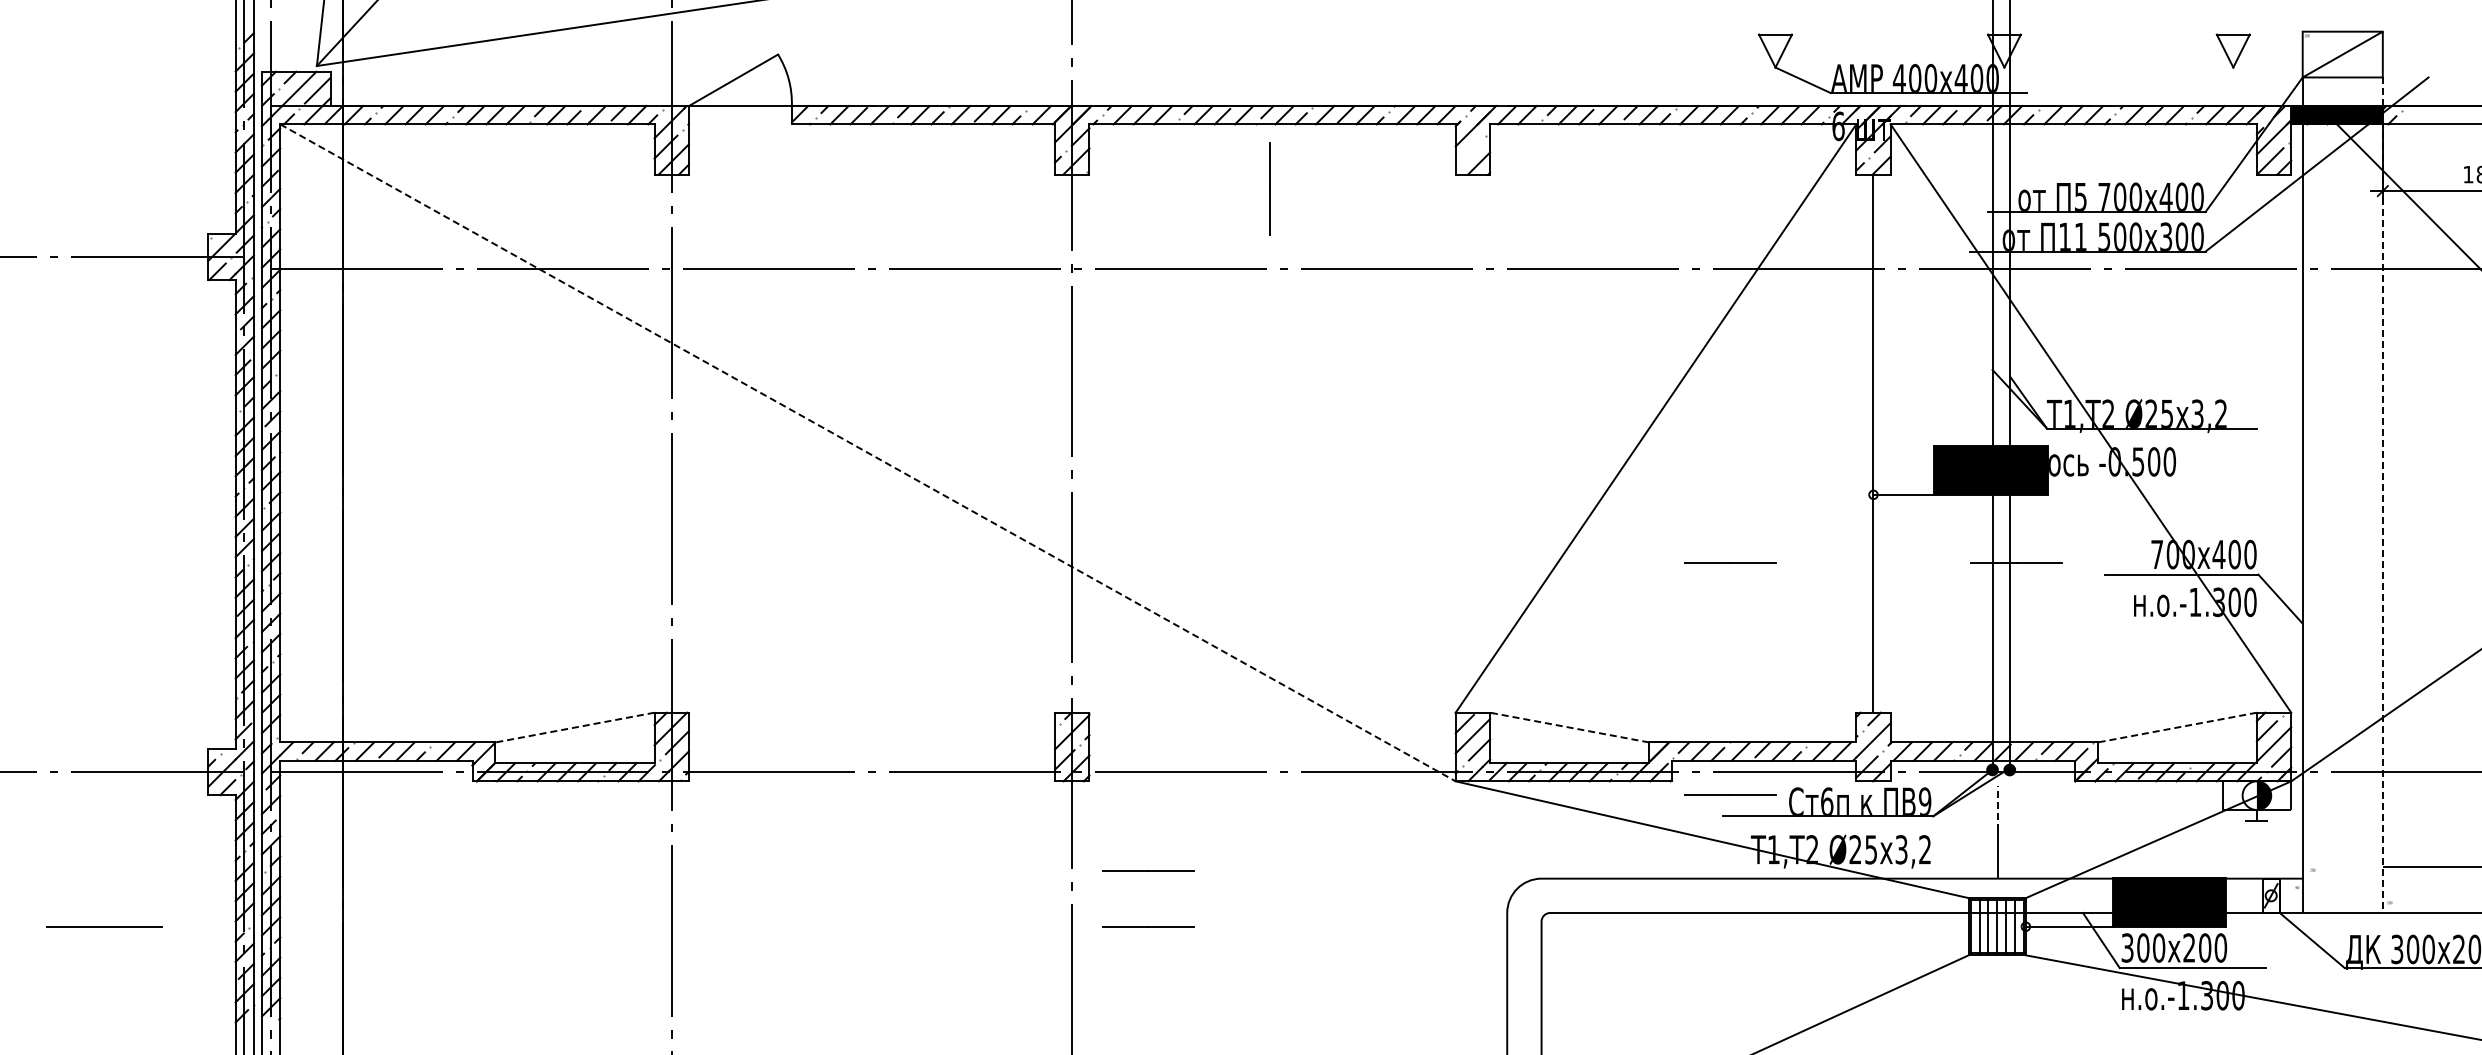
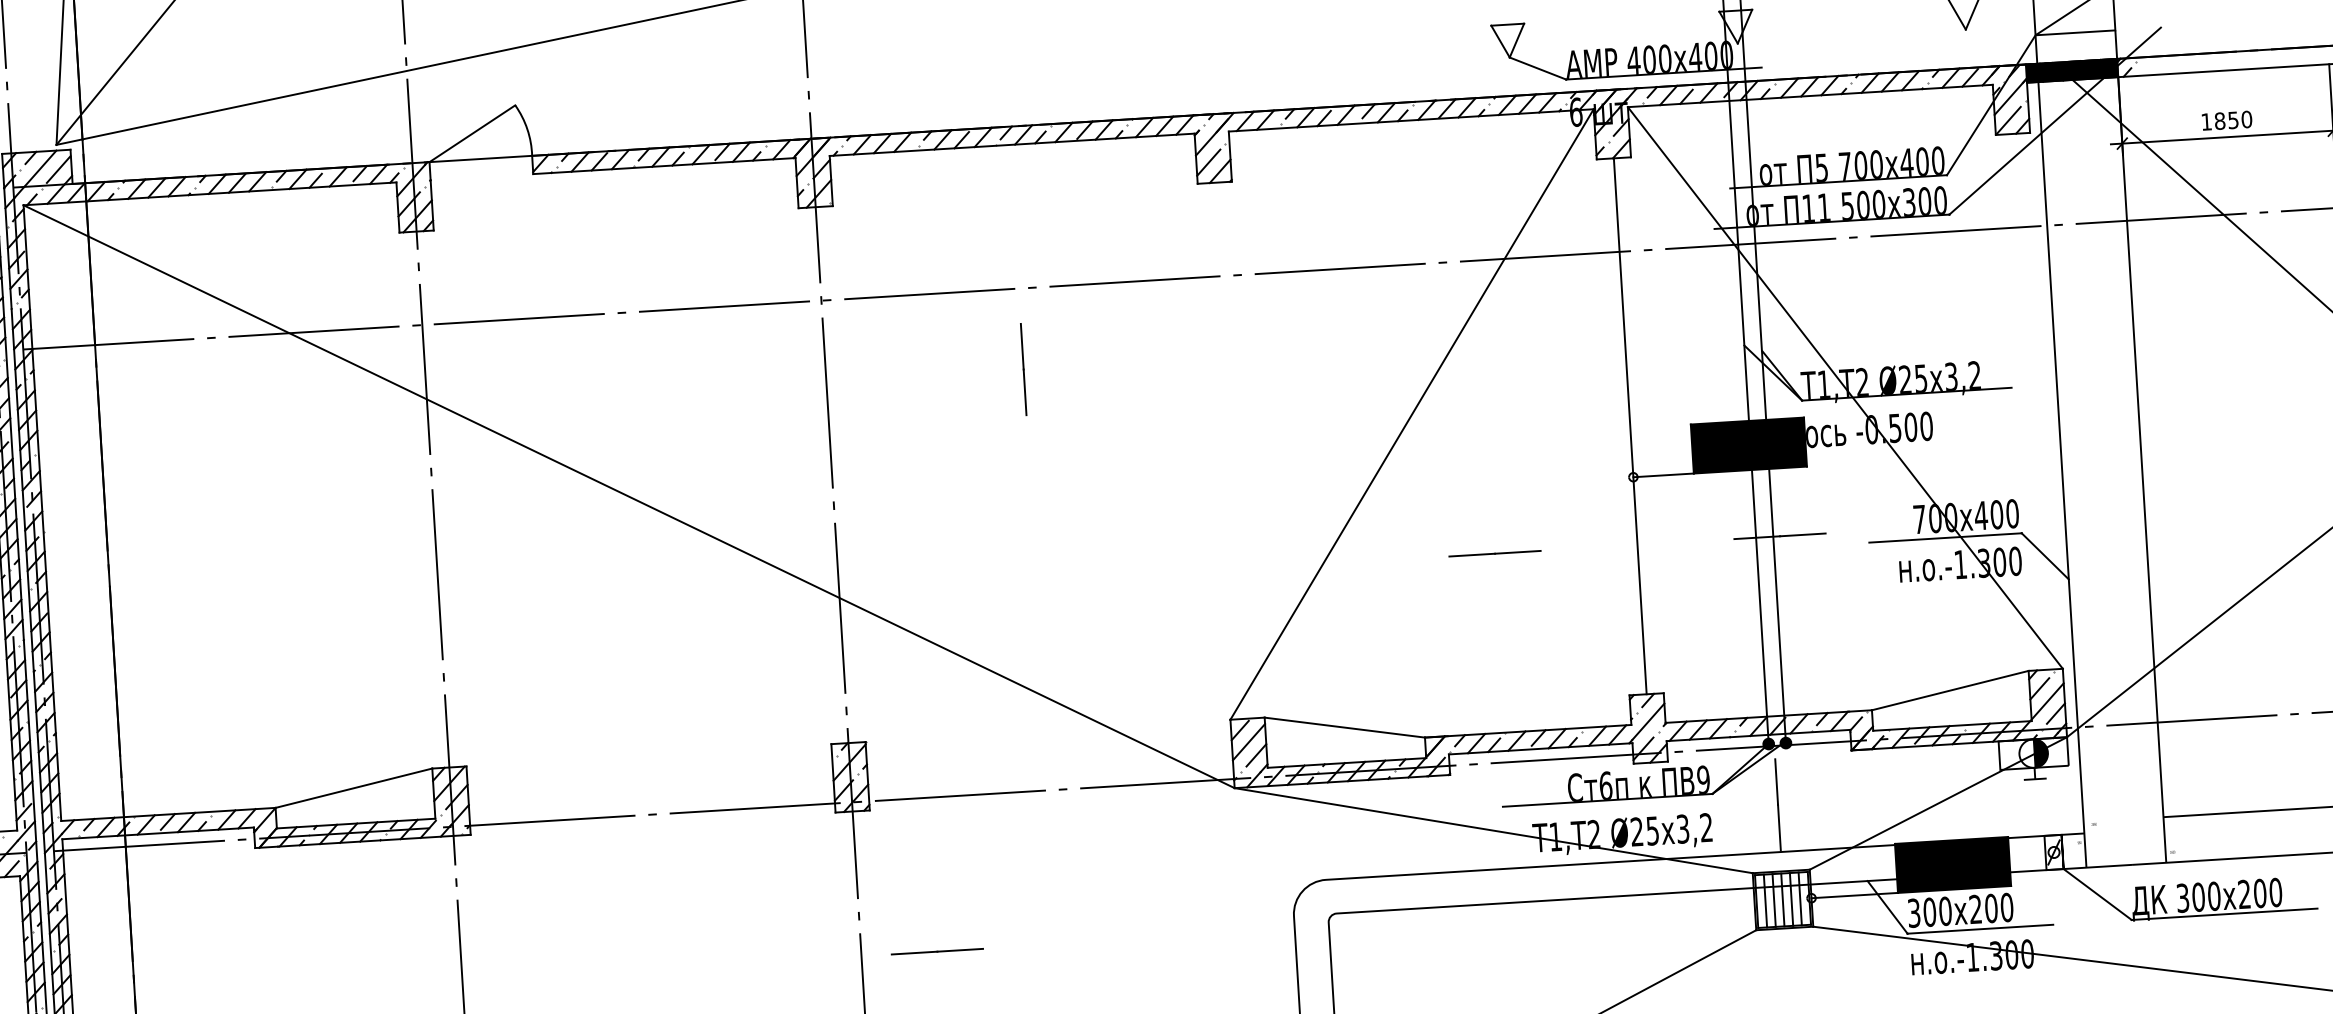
line: (1467, 153) -> (1208, 161), added
line: (1269, 188) -> (1022, 369), moved
line: (868, 453) -> (629, 497), dashed -> solid
line: (2382, 495) -> (2140, 446), dashed -> solid
line: (575, 727) -> (354, 788), dashed -> solid
line: (1569, 727) -> (1344, 727), dashed -> solid
line: (2177, 727) -> (1950, 690), dashed -> solid
line: (1730, 794) -> (1509, 784), removed
line: (1998, 808) -> (1777, 782), dashed -> solid
line: (1148, 870) -> (934, 895), removed

